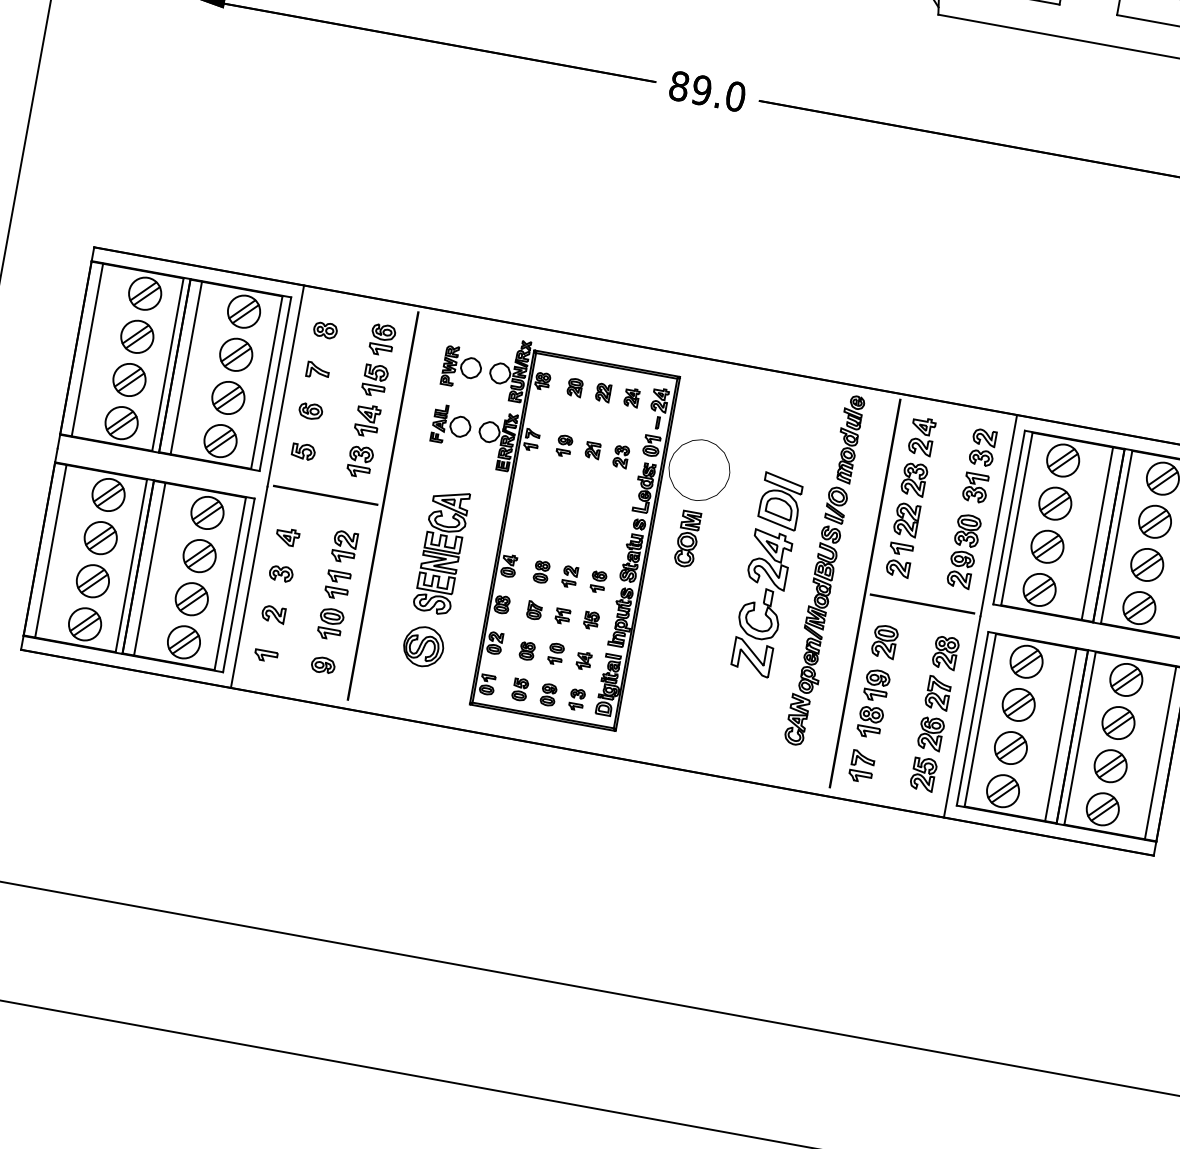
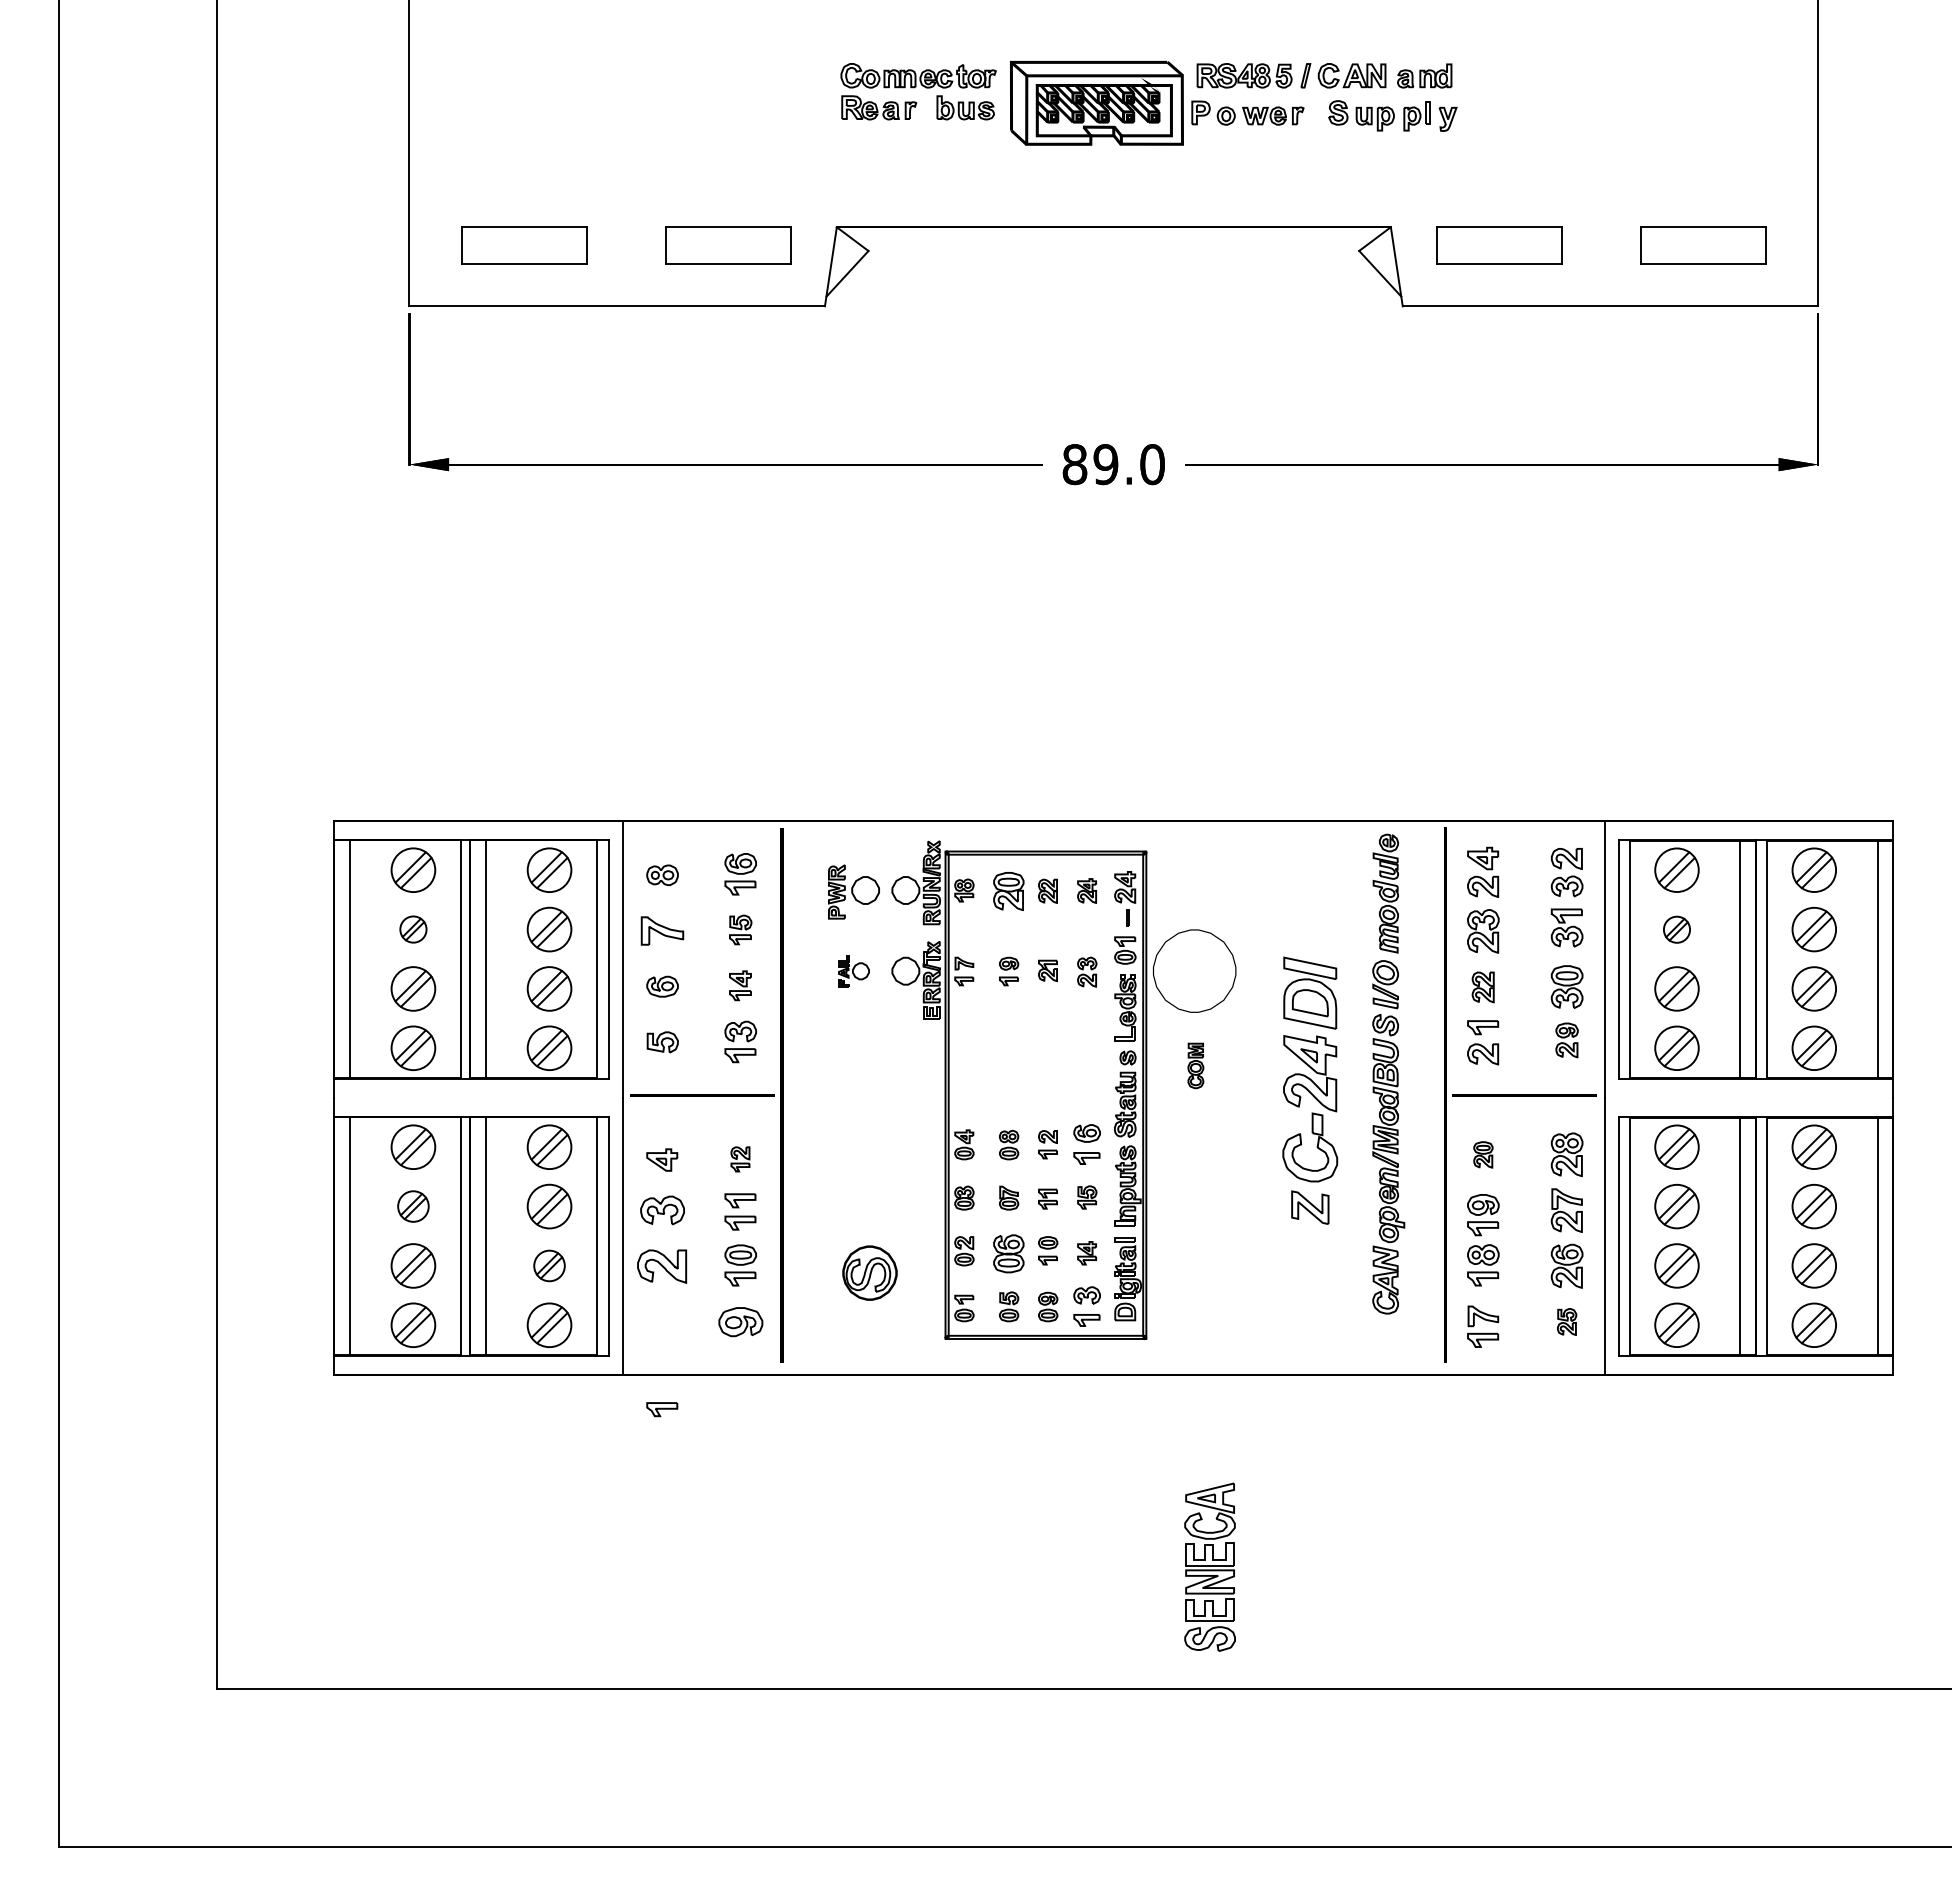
part: (137, 336) -> (413, 929), size x0.6
part: (318, 370) -> (662, 930), size x1.4
part: (374, 379) -> (740, 929), size x0.7
part: (575, 387) -> (1009, 890), size x1.6
part: (367, 420) -> (740, 985), size x0.7
part: (451, 425) -> (853, 971), size x0.6
part: (1054, 503) -> (1676, 929), size x0.6
part: (907, 520) -> (1483, 987), size x0.7
part: (100, 538) -> (413, 1206), size x0.7
part: (687, 538) -> (1195, 1065), size x0.6
part: (344, 547) -> (740, 1159), size x0.6
part: (441, 551) -> (1209, 1566), moved
part: (960, 569) -> (1566, 1040), size x0.7
part: (281, 573) -> (662, 1209), size x1.4
part: (598, 581) -> (1087, 1144), size x1.4
part: (191, 598) -> (549, 1265), size x0.7
part: (273, 614) -> (662, 1266), size x1.6
part: (885, 641) -> (1483, 1154), size x0.6
part: (527, 650) -> (1009, 1253), size x1.6
part: (266, 655) -> (662, 1409), moved
part: (752, 657) -> (1310, 1207), size x0.7
part: (323, 665) -> (740, 1322), size x1.4
part: (577, 699) -> (1087, 1306), size x1.4
part: (923, 773) -> (1566, 1321), size x0.6

